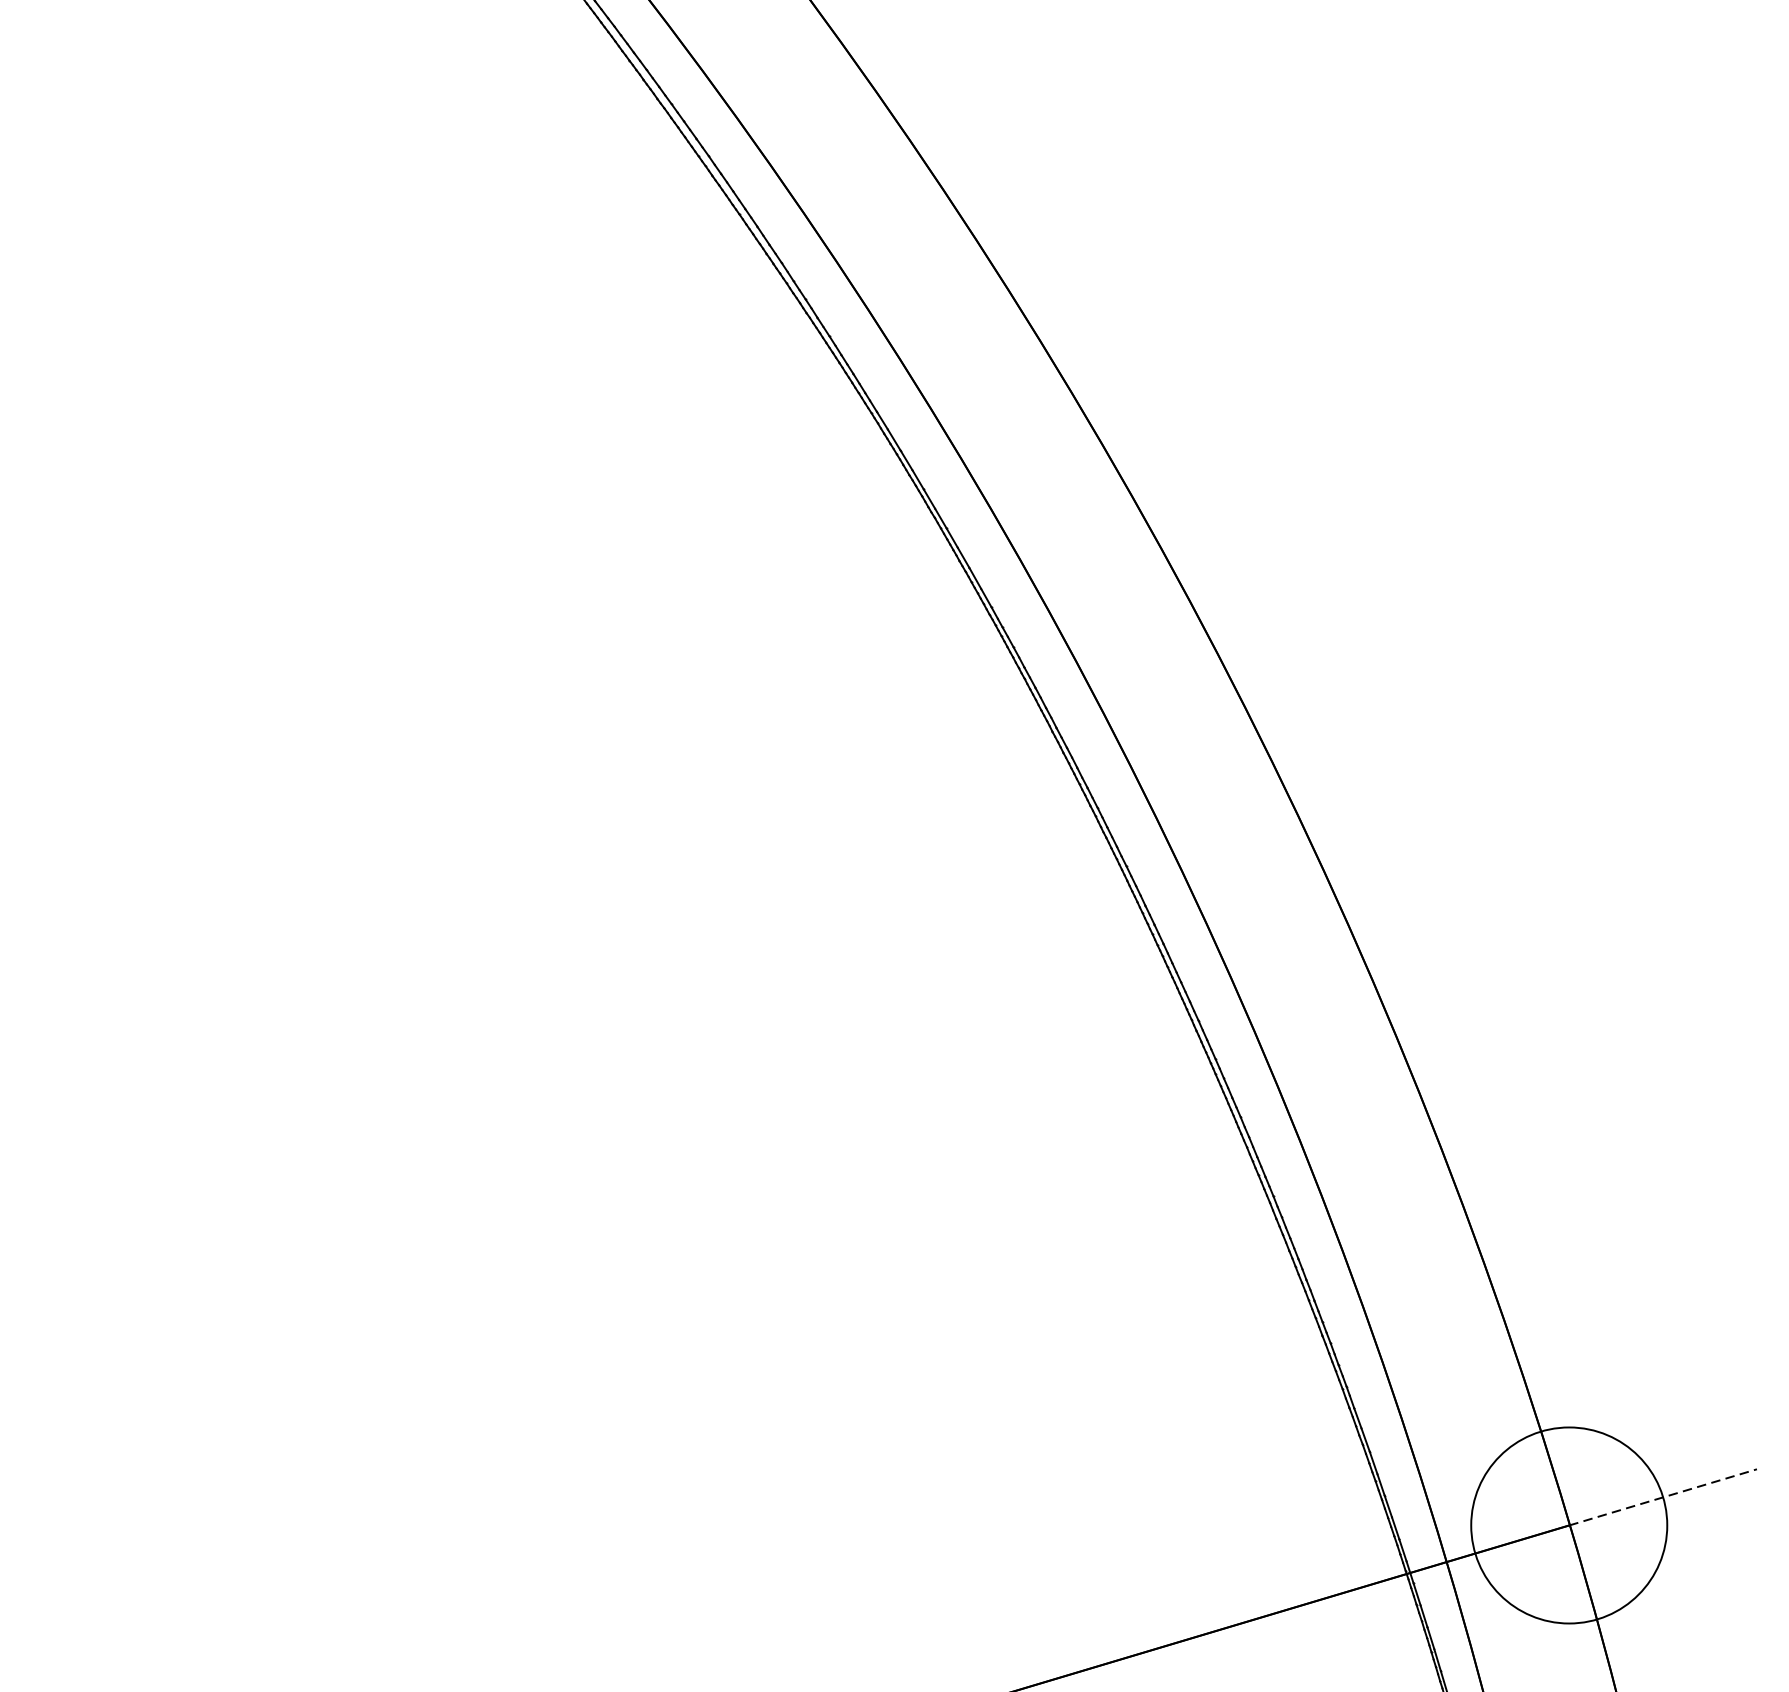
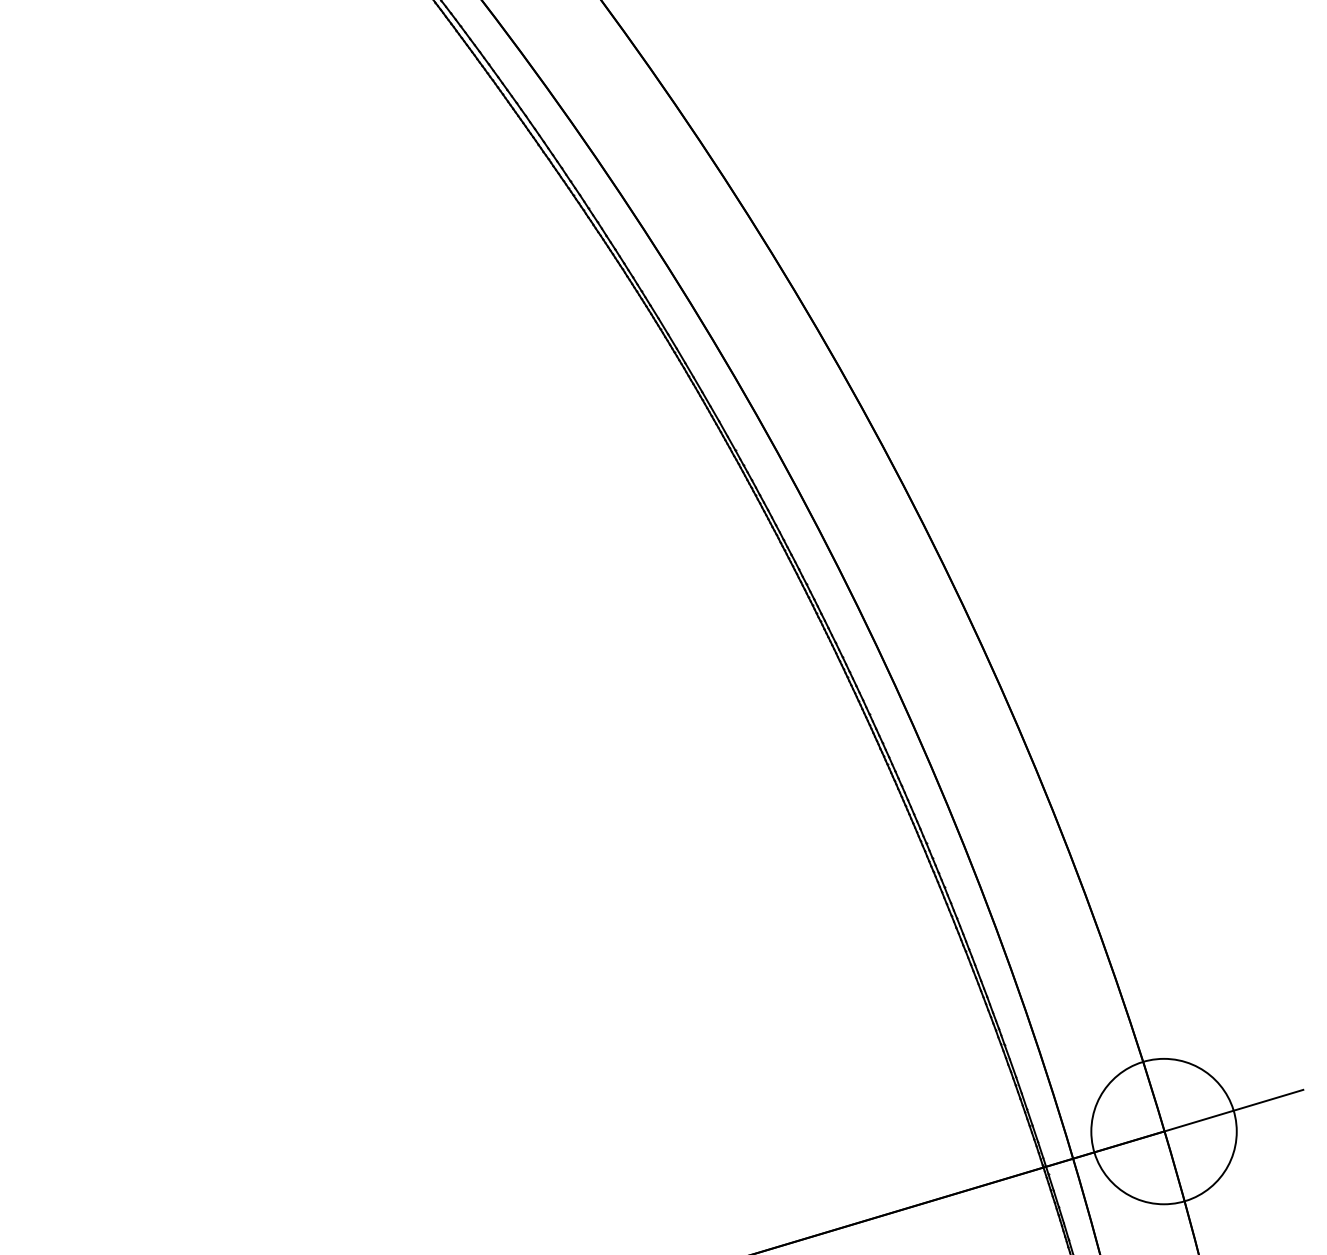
line: (1662, 1497) -> (1233, 1110), dashed -> solid

